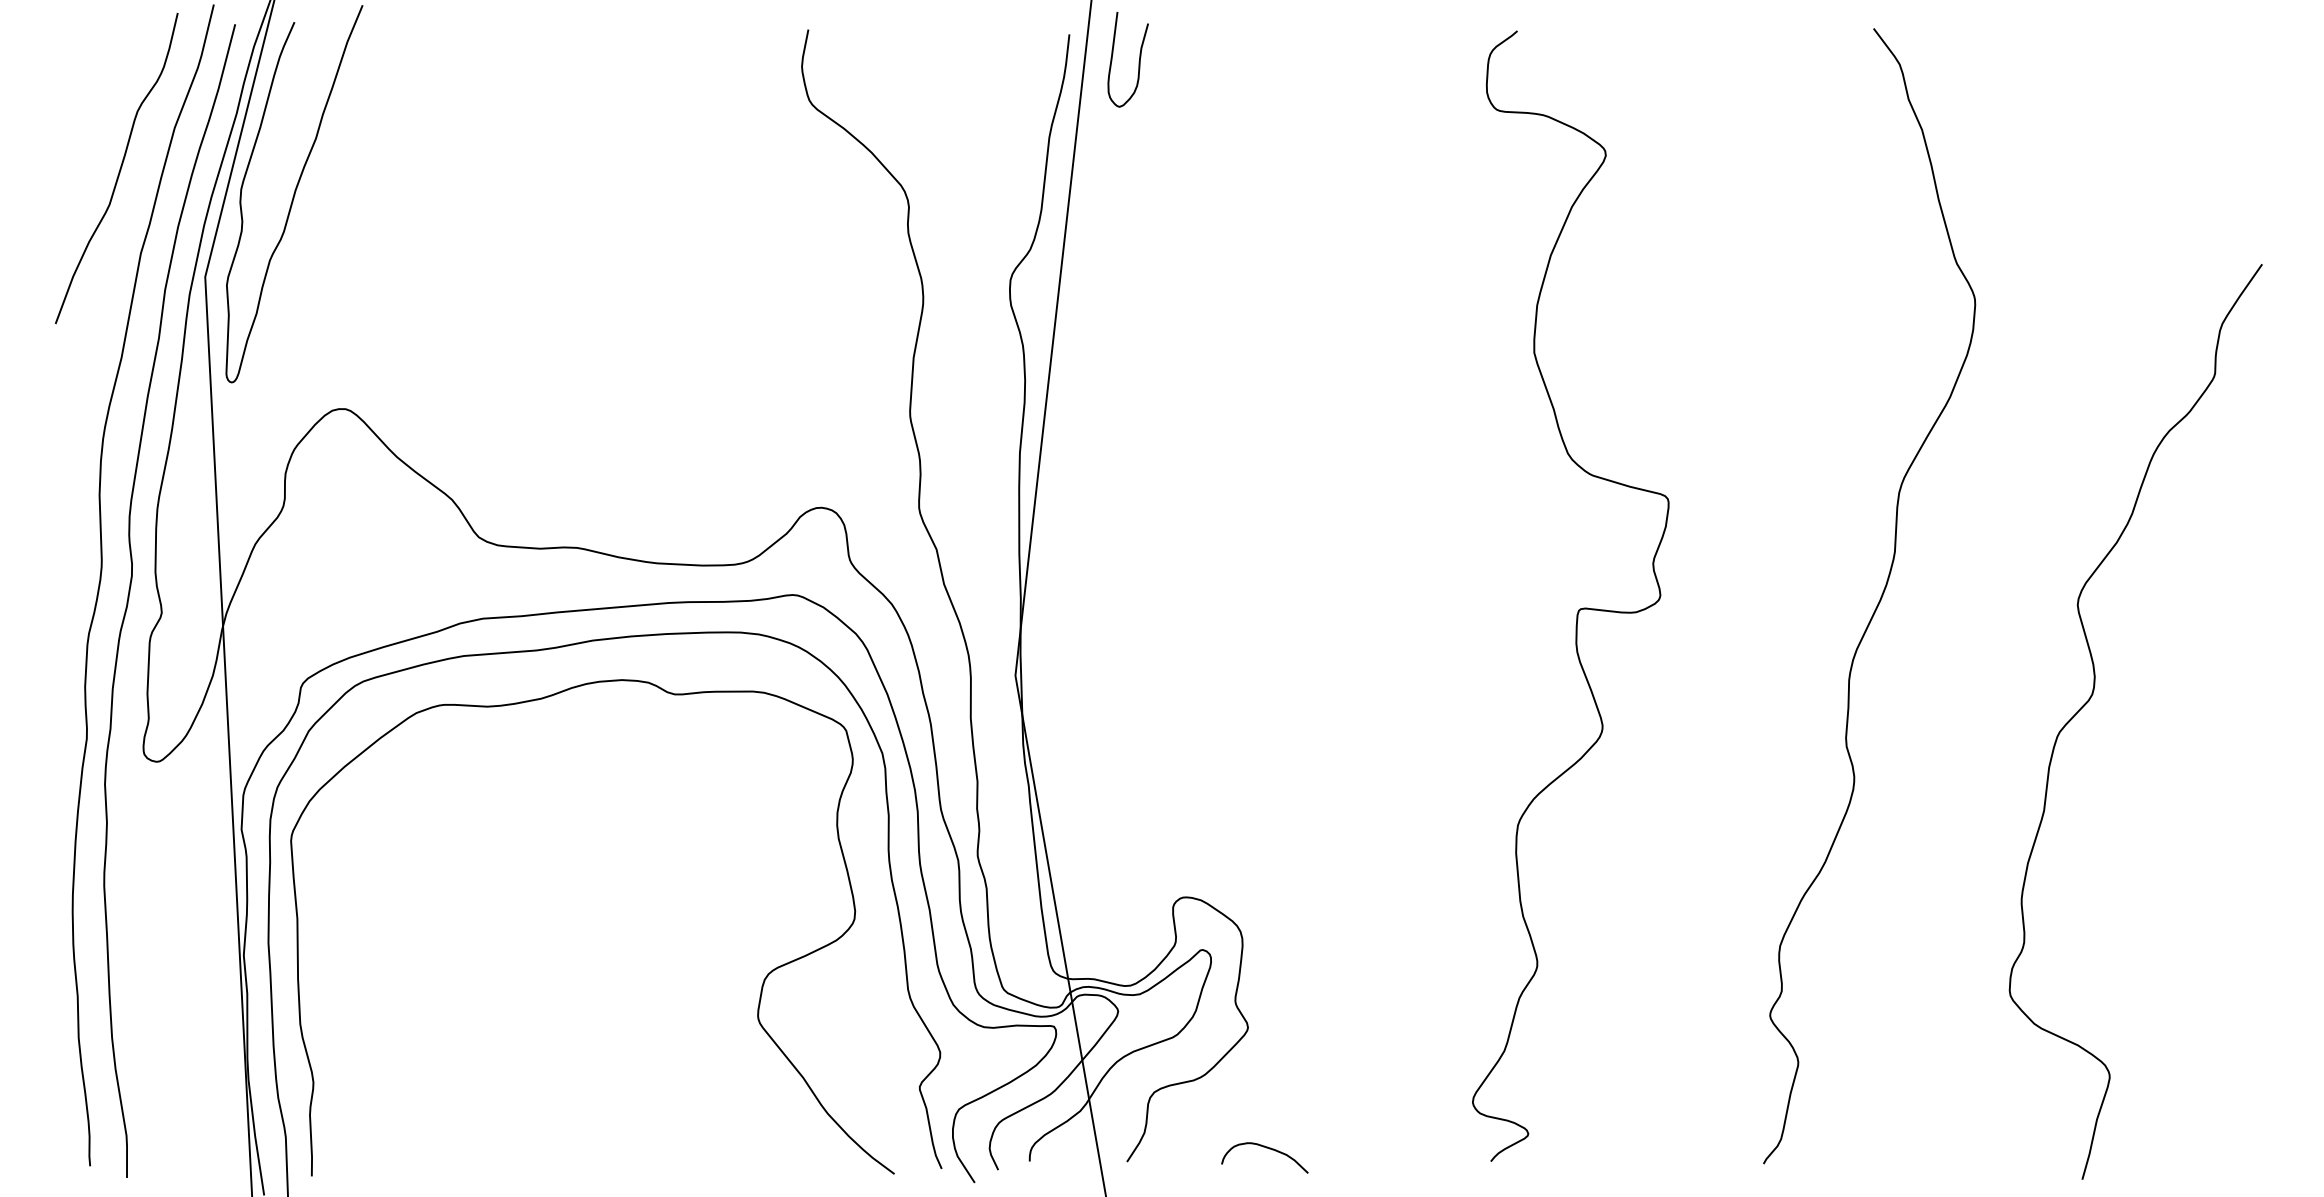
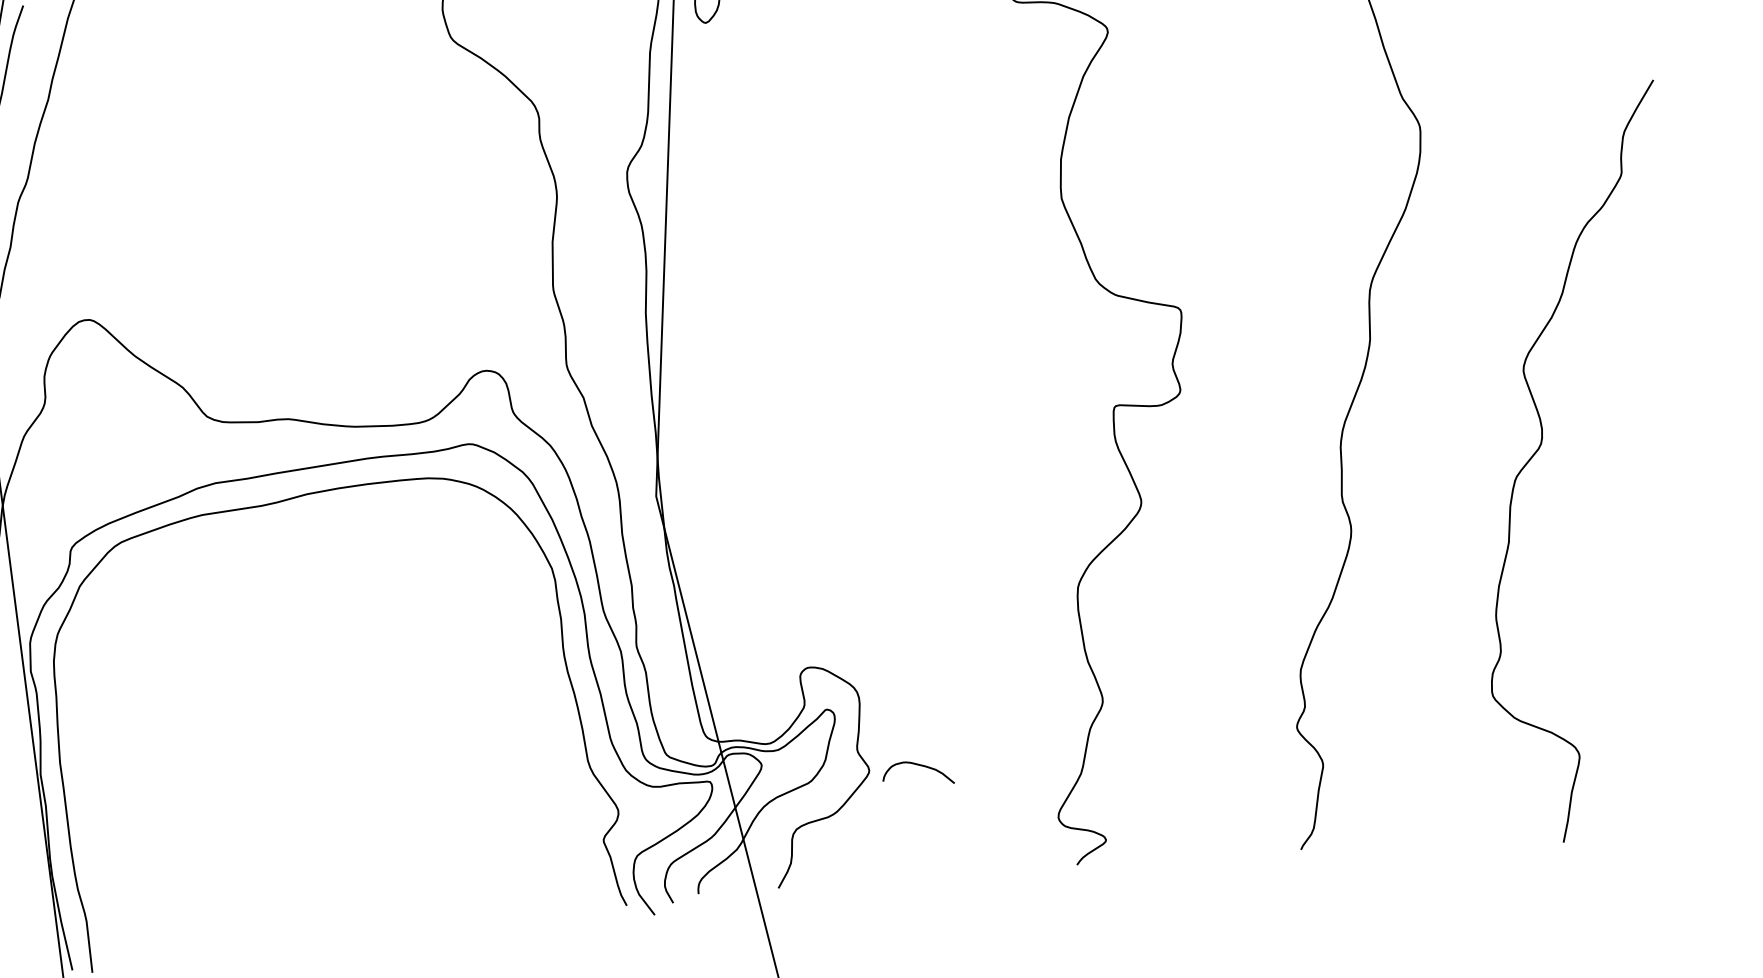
curve: (762, 982) -> (467, 764), removed
curve: (1266, 1148) -> (918, 765), moved

